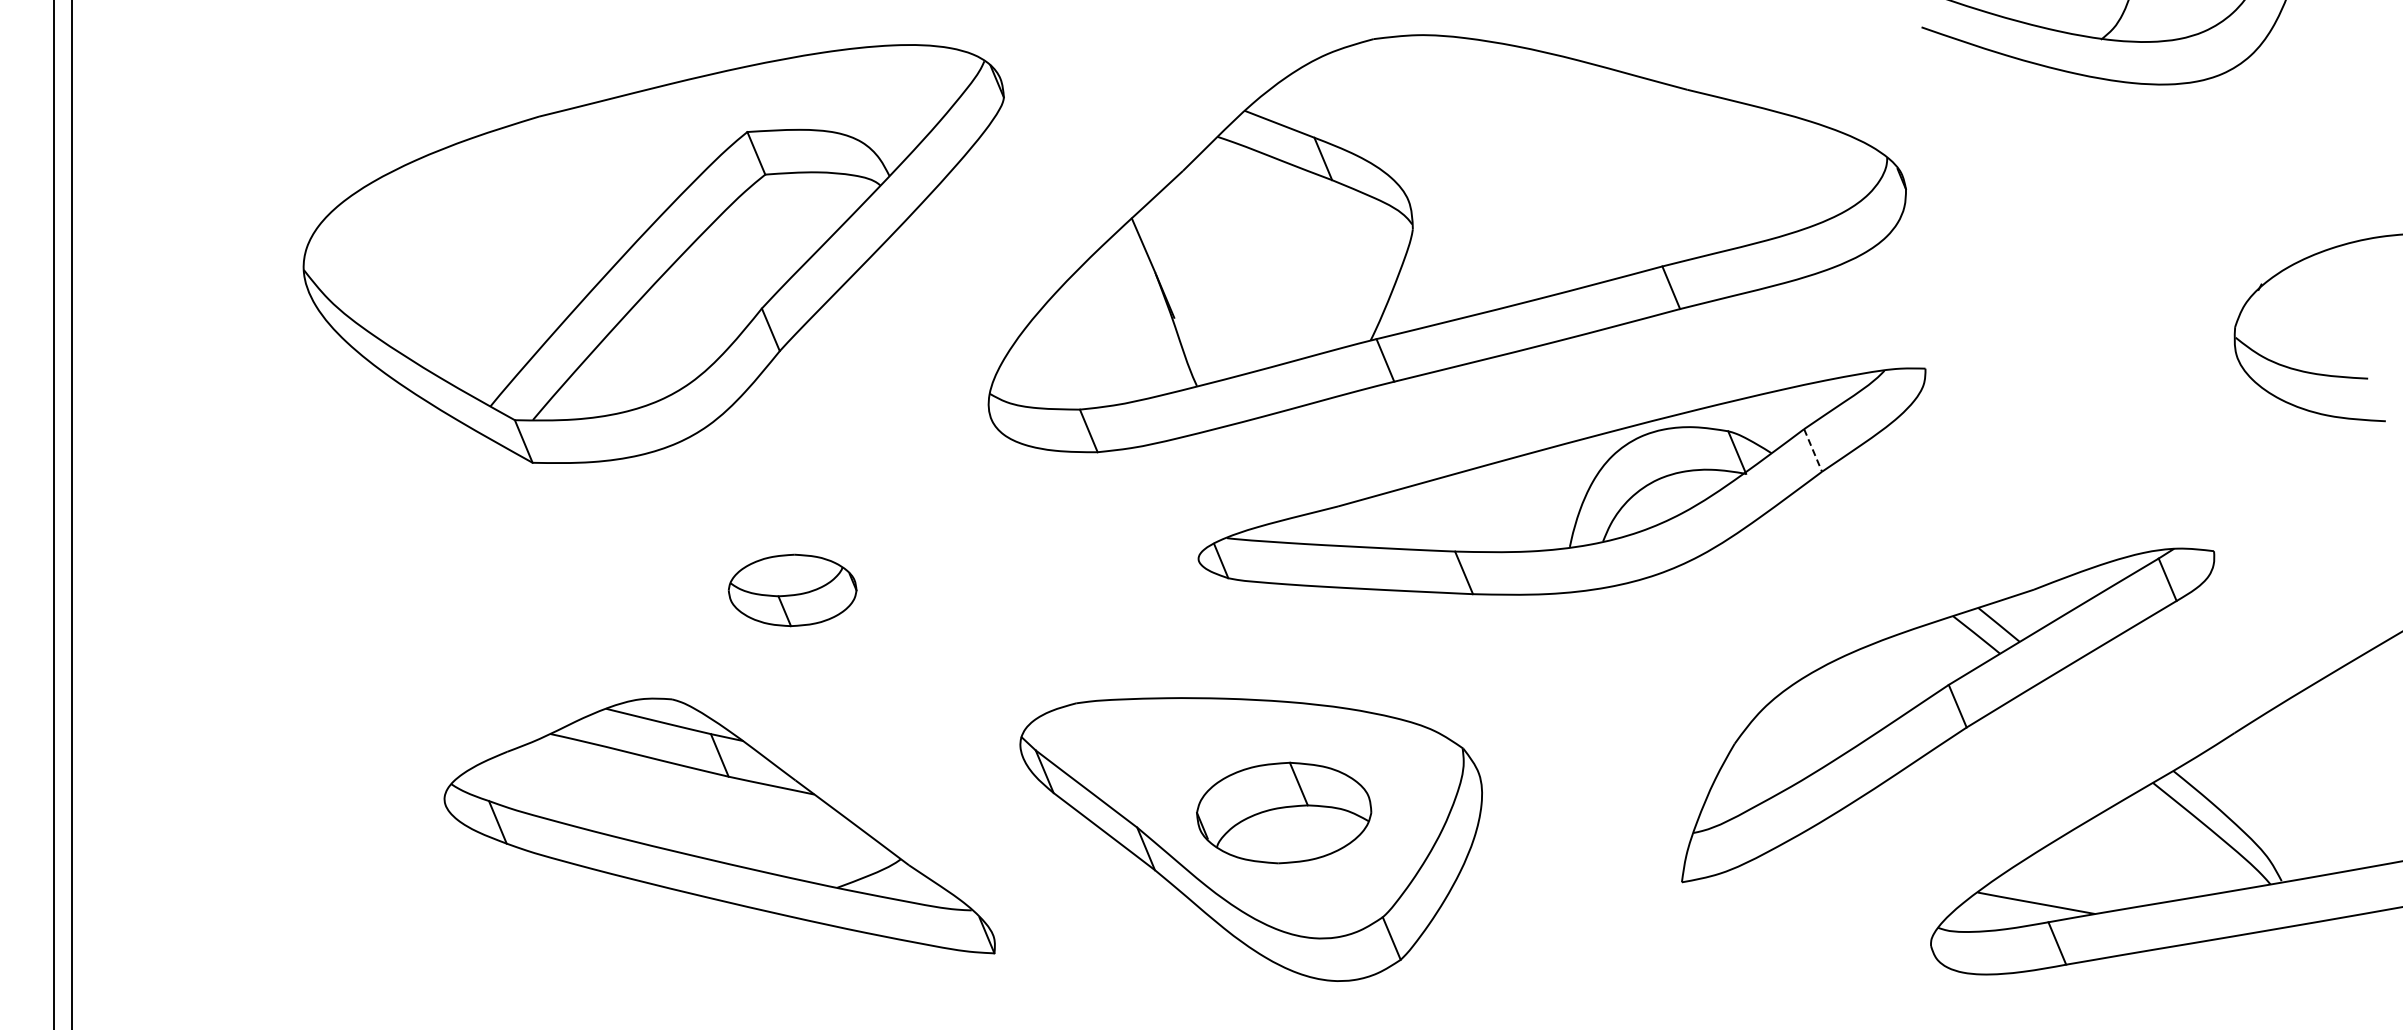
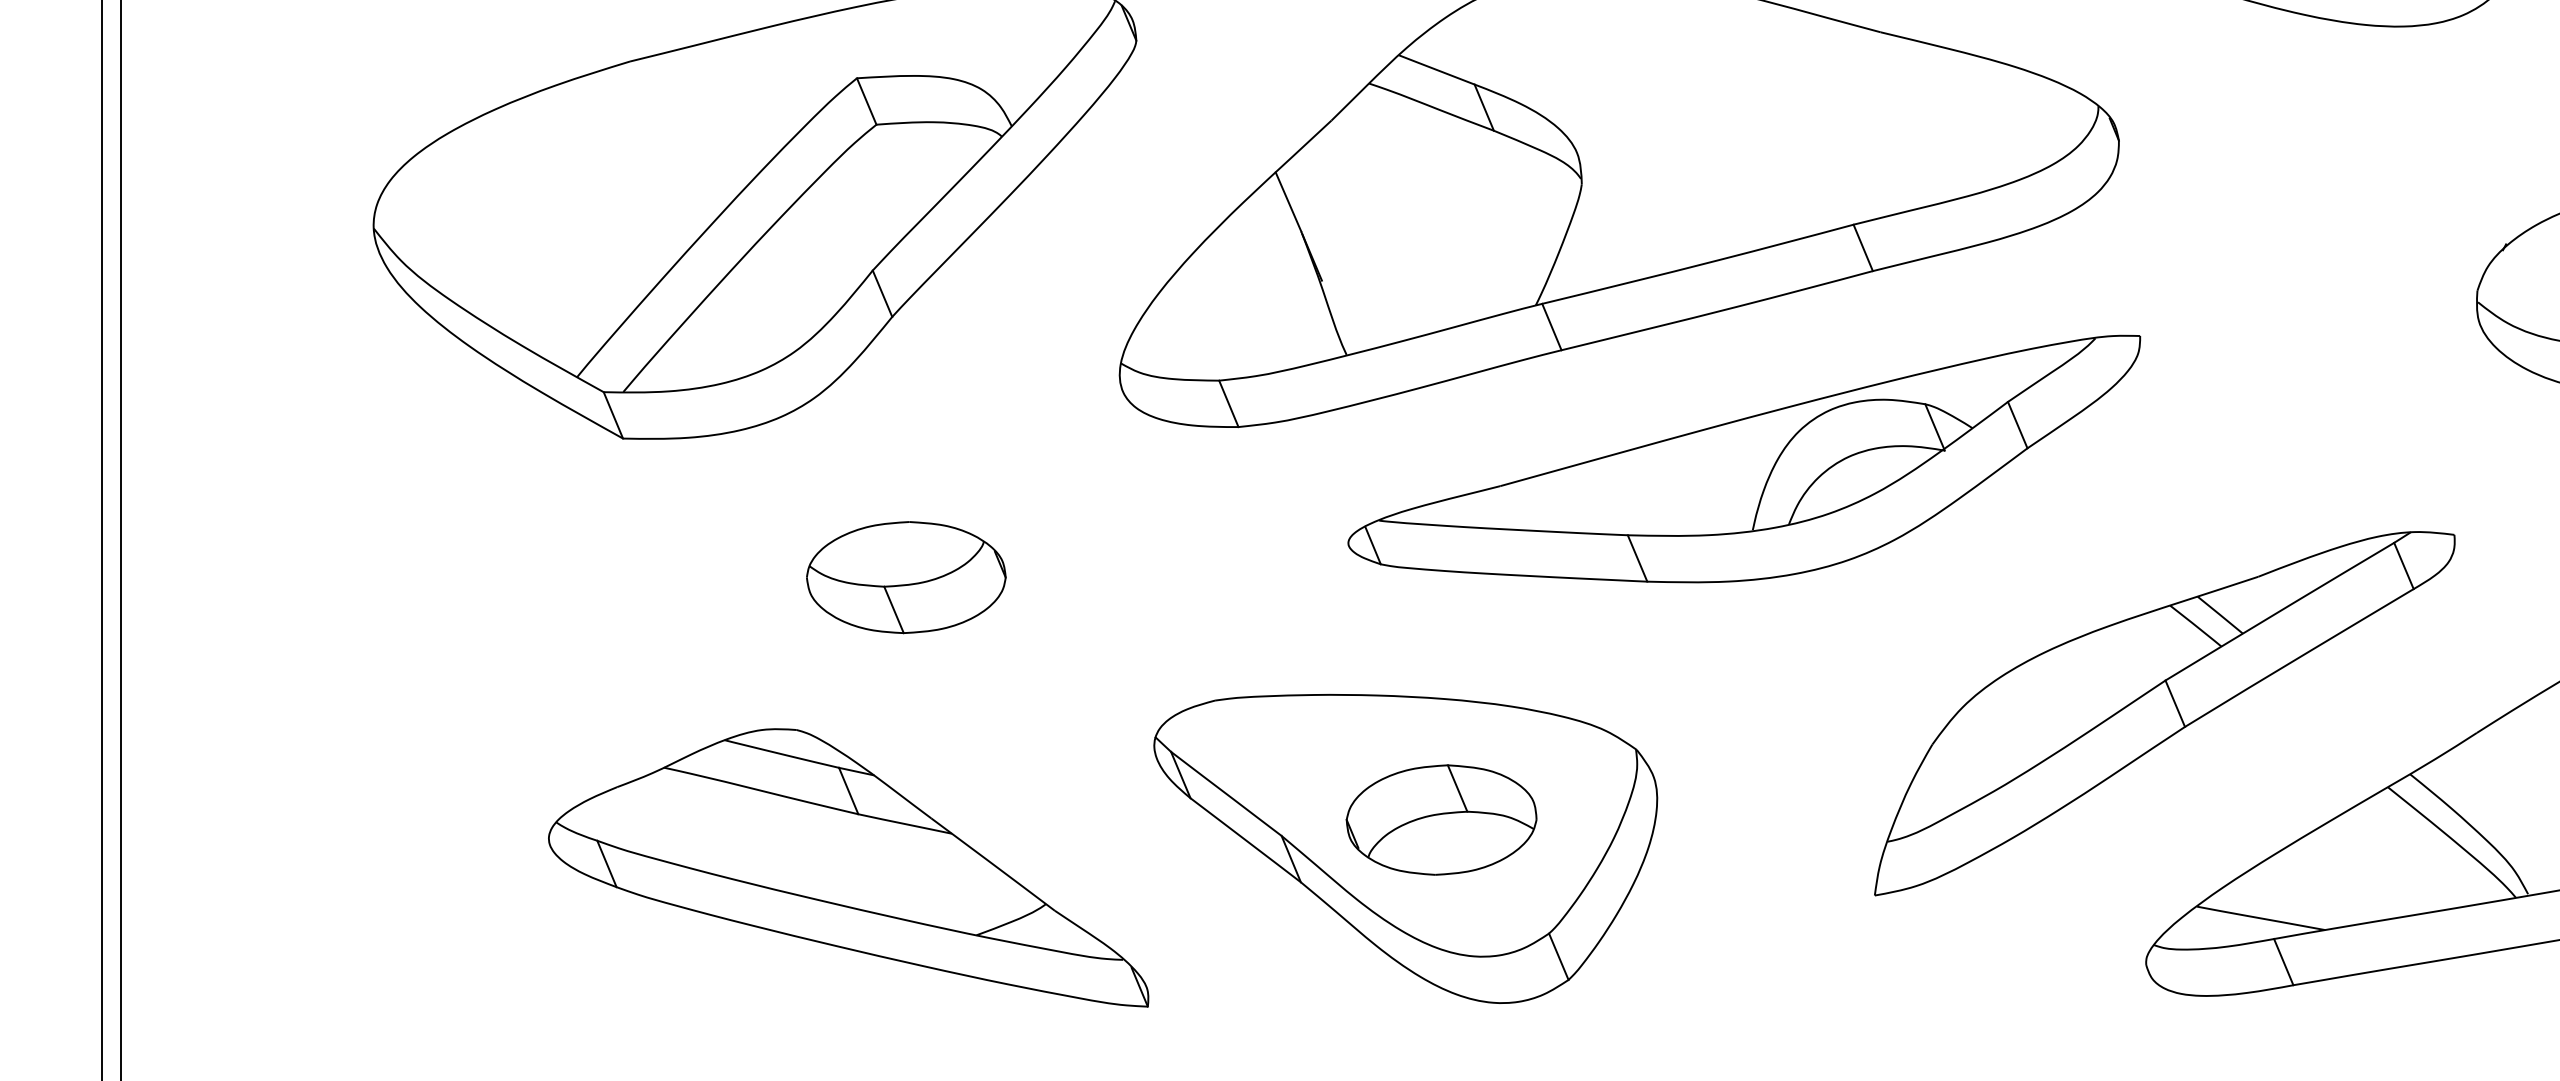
line: (1813, 450) -> (2018, 425), dashed -> solid
part: (792, 590) -> (906, 577), size x1.43
part: (719, 825) -> (848, 867), moved

